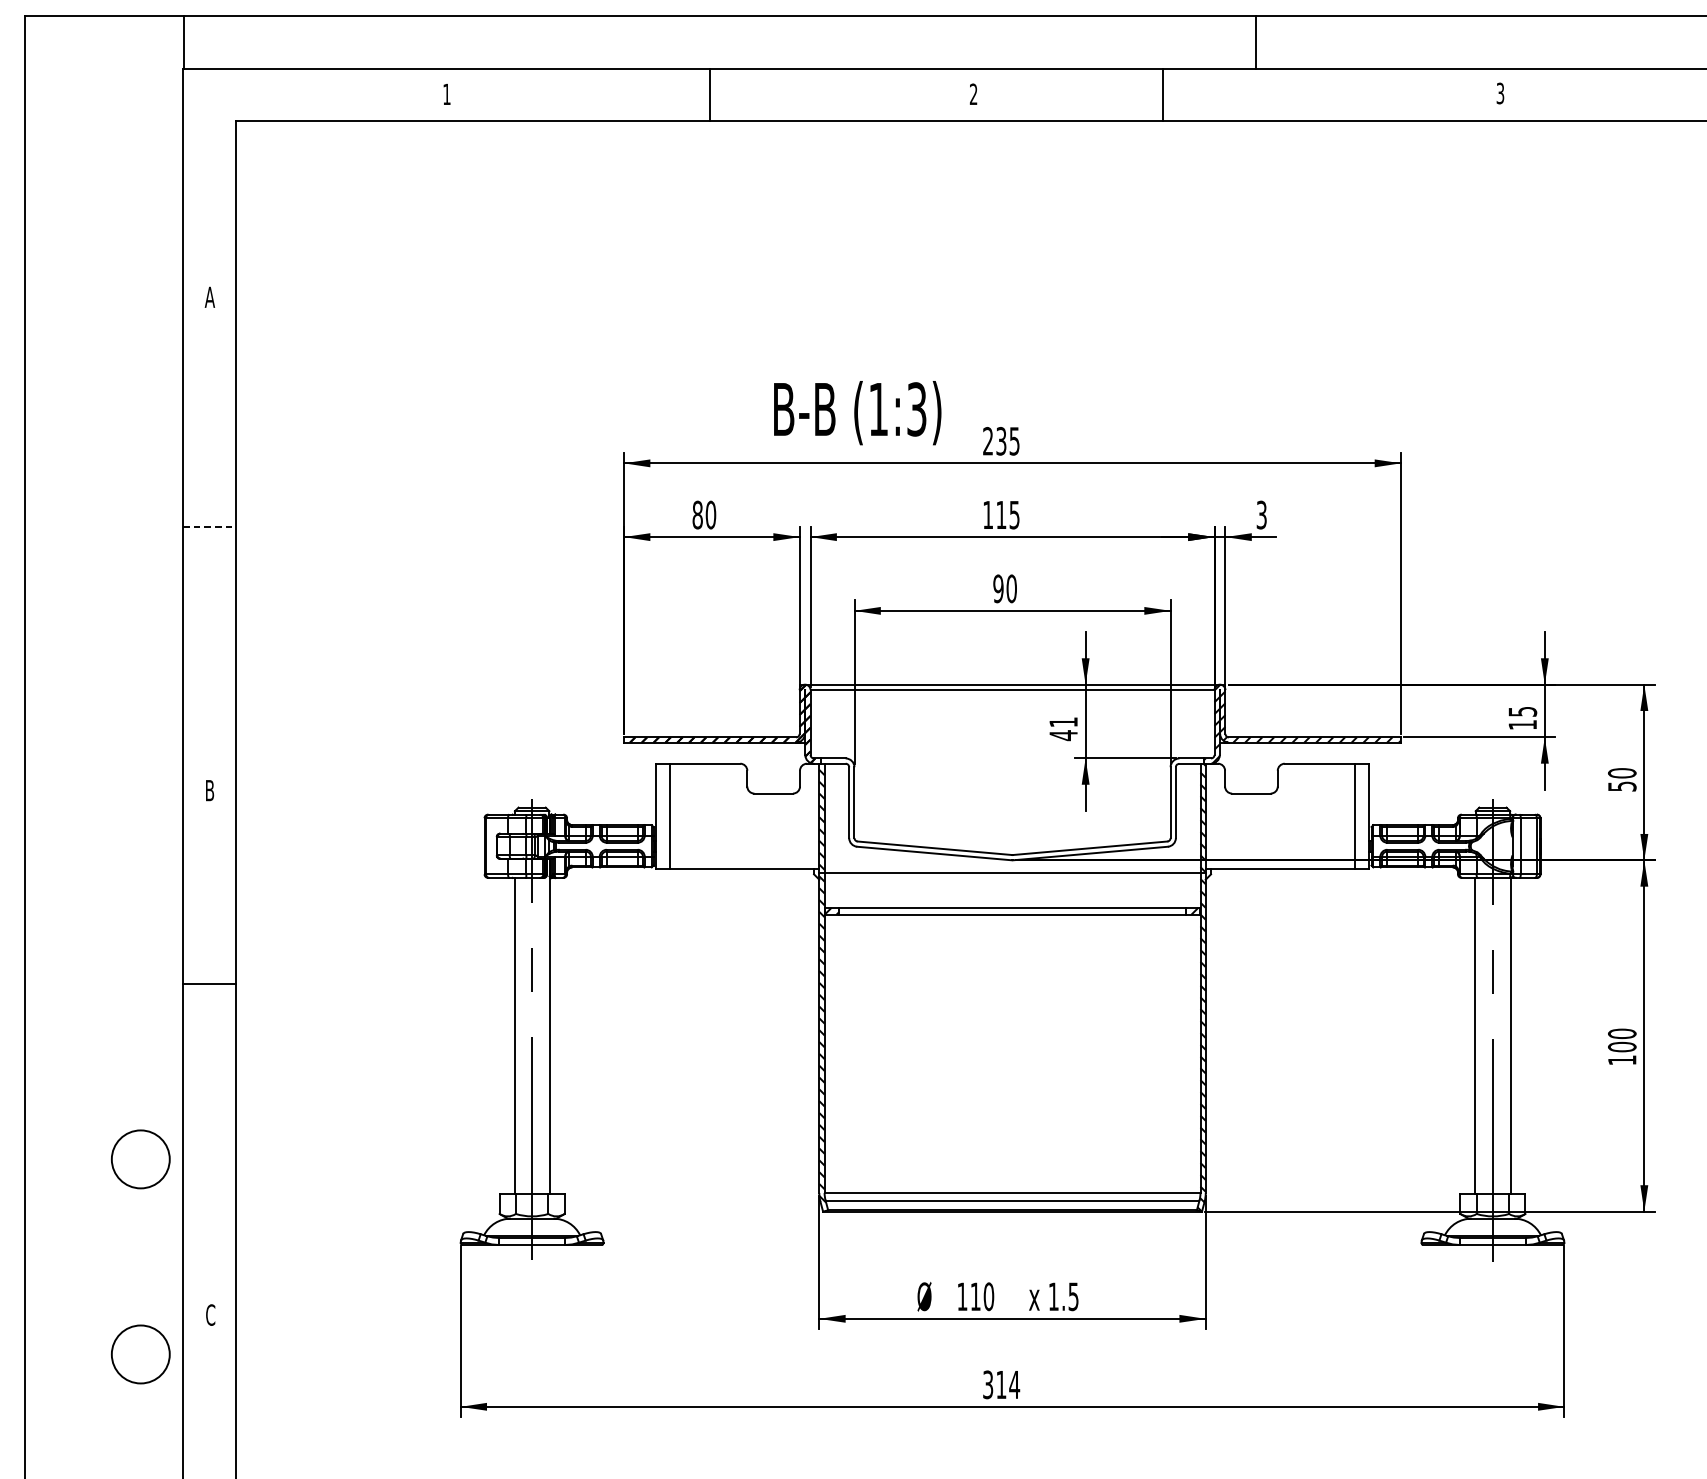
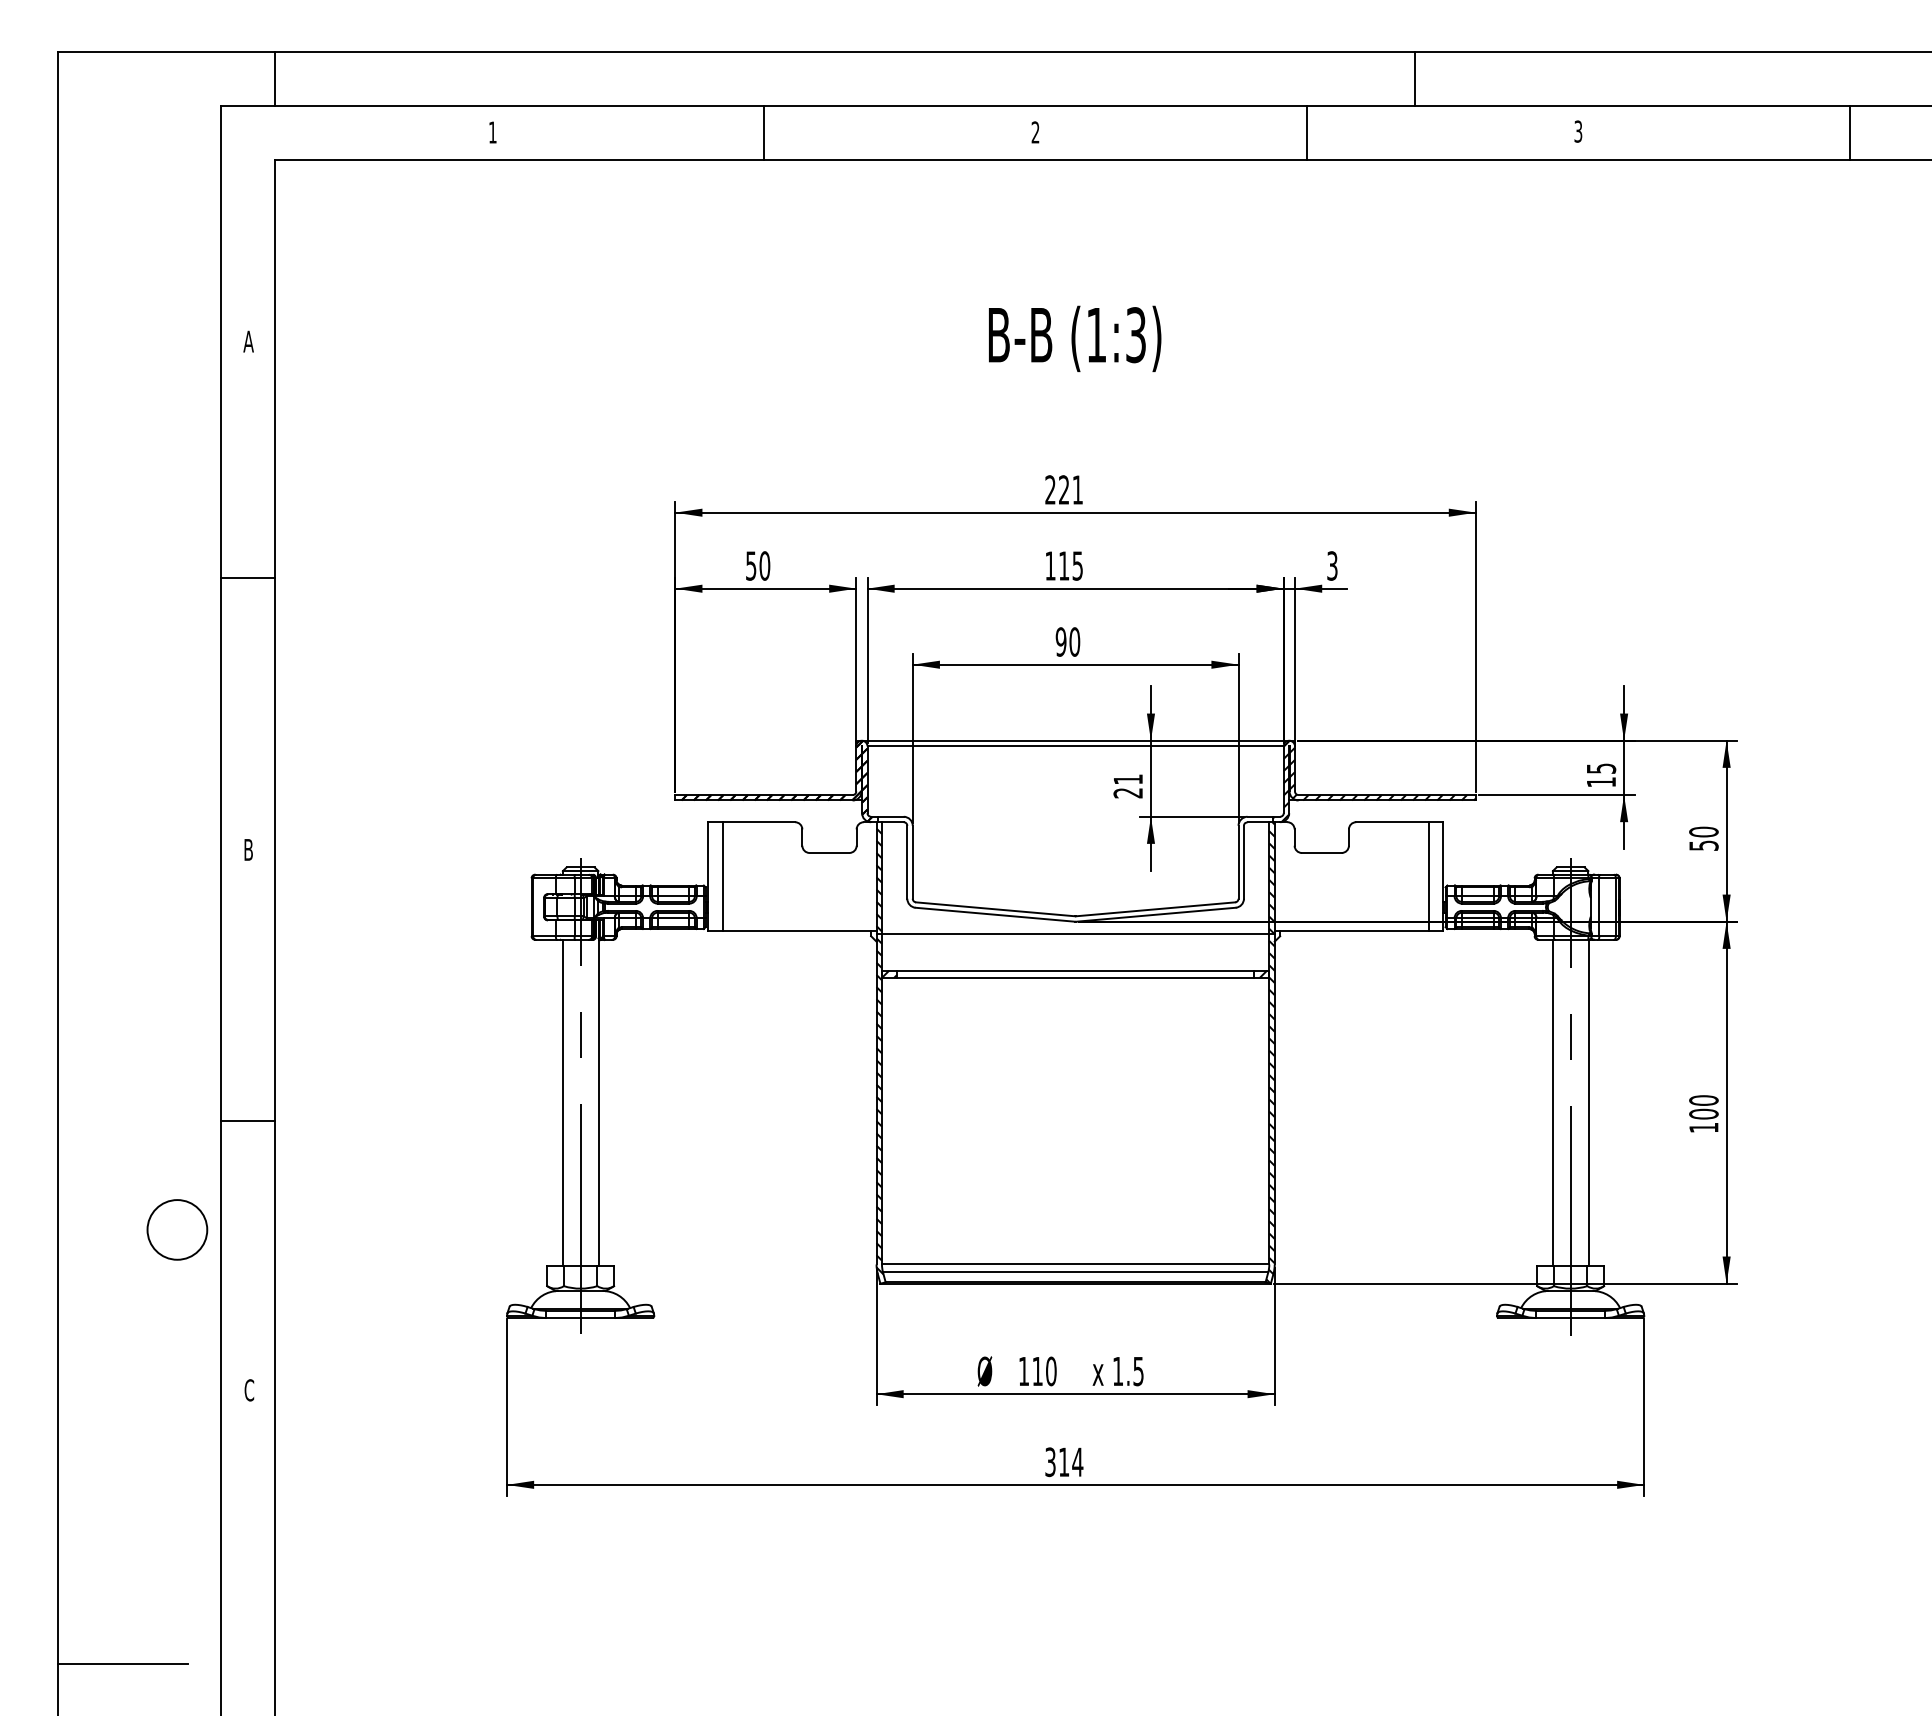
line: (184, 41) -> (275, 78), moved
line: (1256, 41) -> (1415, 78), moved
line: (1162, 95) -> (1306, 133), moved
text: (858, 412) -> (1075, 338), moved
text: (1007, 440) -> (1070, 489), 235 -> 221
text: (697, 514) -> (751, 565), 80 -> 50
line: (209, 527) -> (248, 578), dashed -> solid
text: (1062, 734) -> (1127, 792), 41 -> 21
line: (208, 984) -> (247, 1121), moved
circle: (140, 1354) -> (177, 1430), removed

